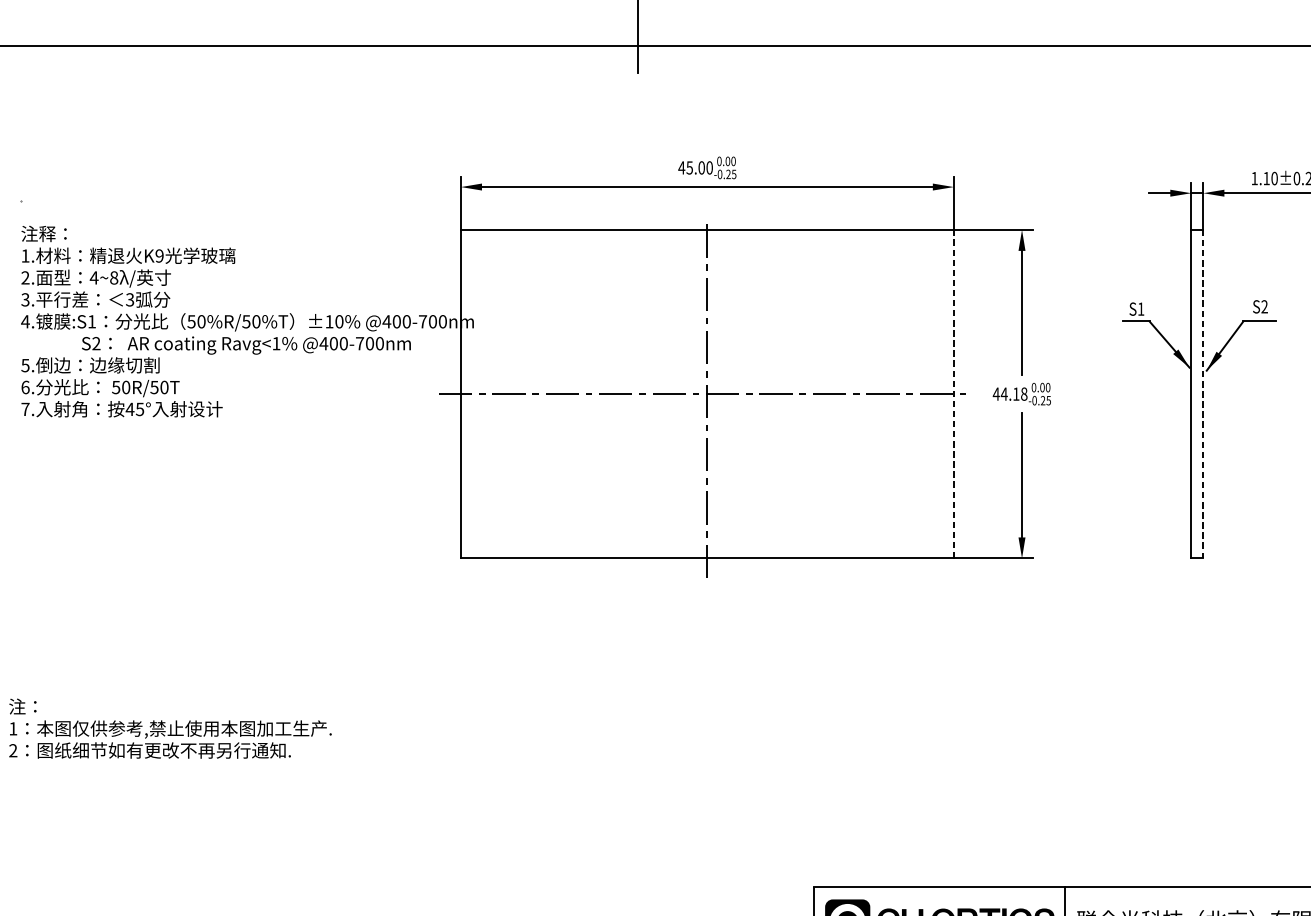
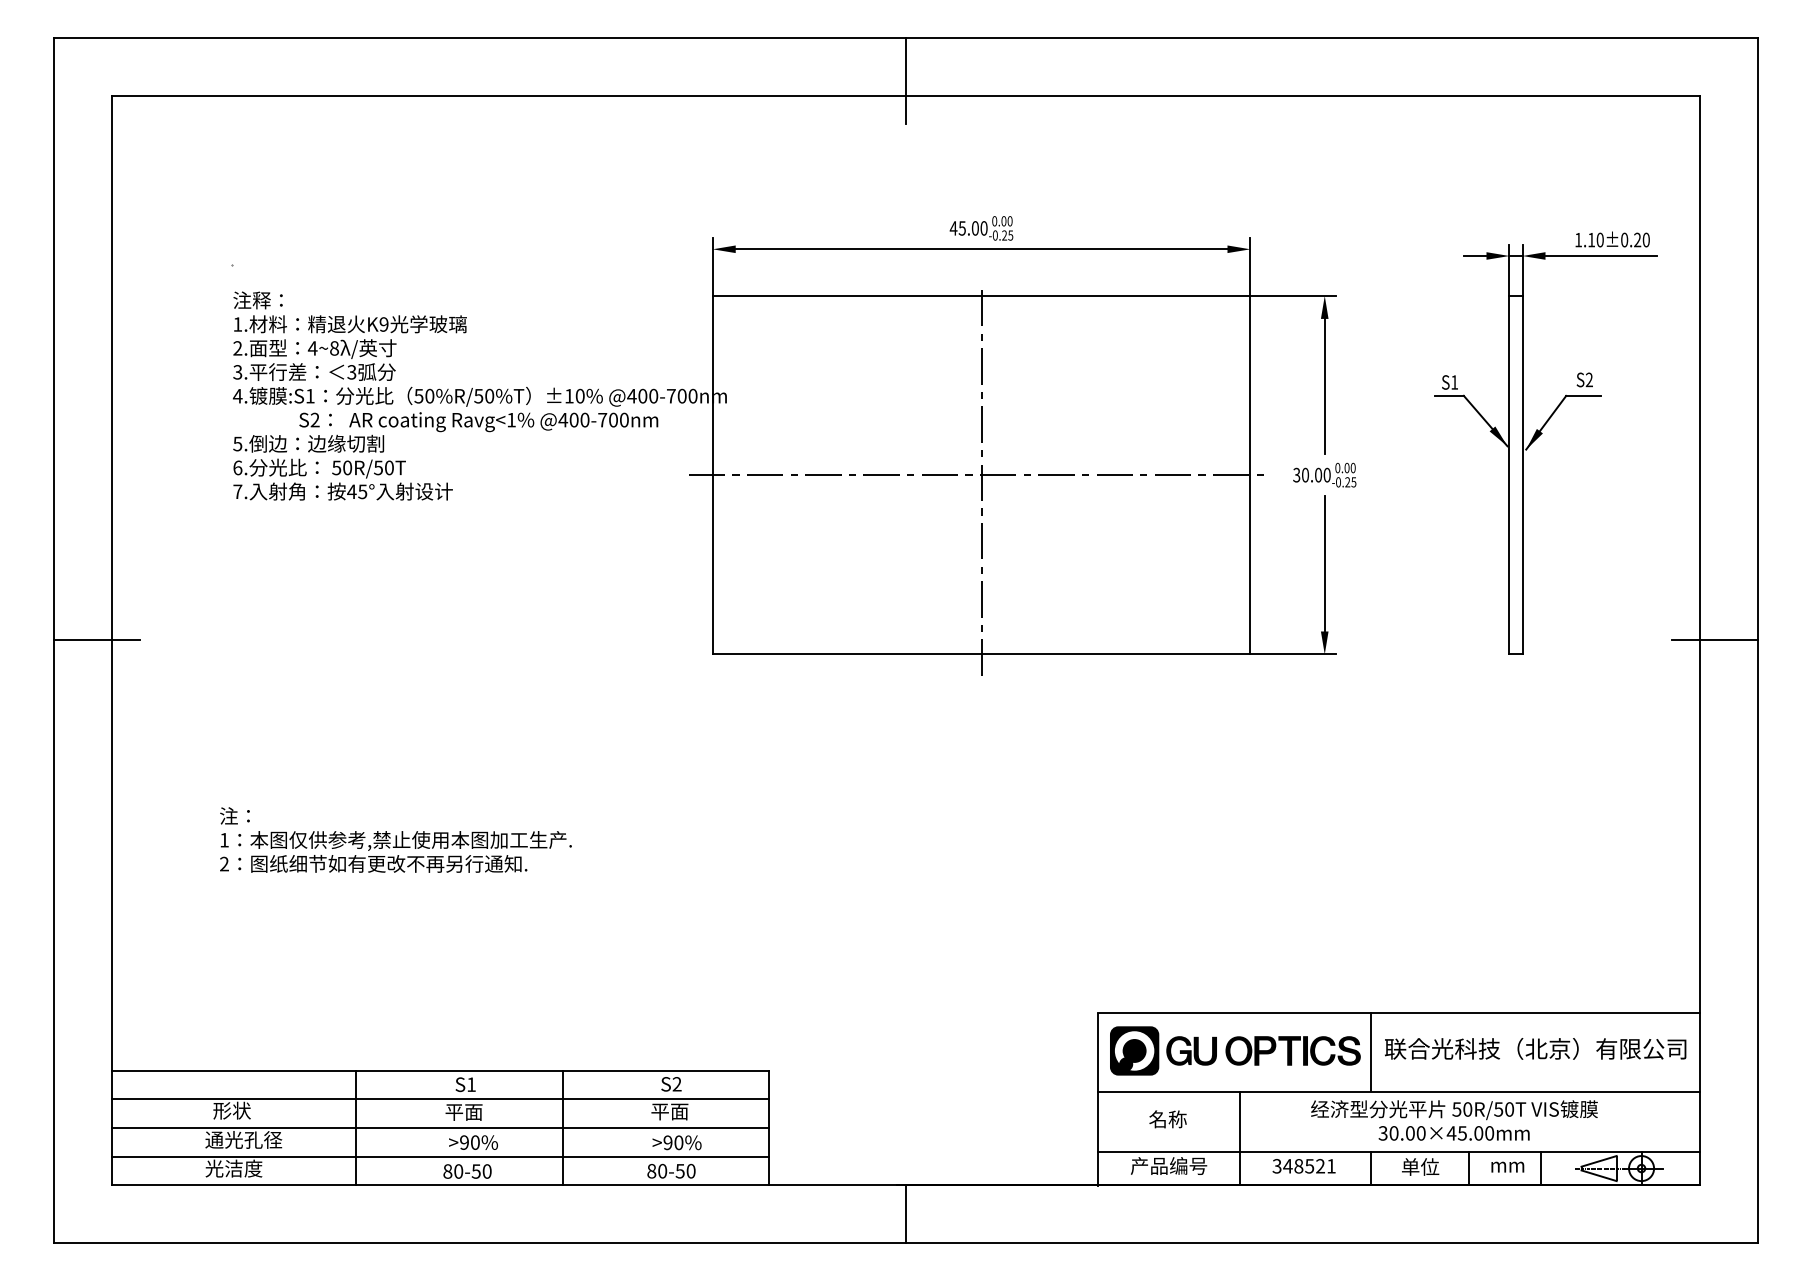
line: (953, 393) -> (1250, 474), dashed -> solid
text: (1009, 393) -> (1311, 474), 44.18 -> 30.00
line: (1203, 394) -> (1522, 475), dashed -> solid

